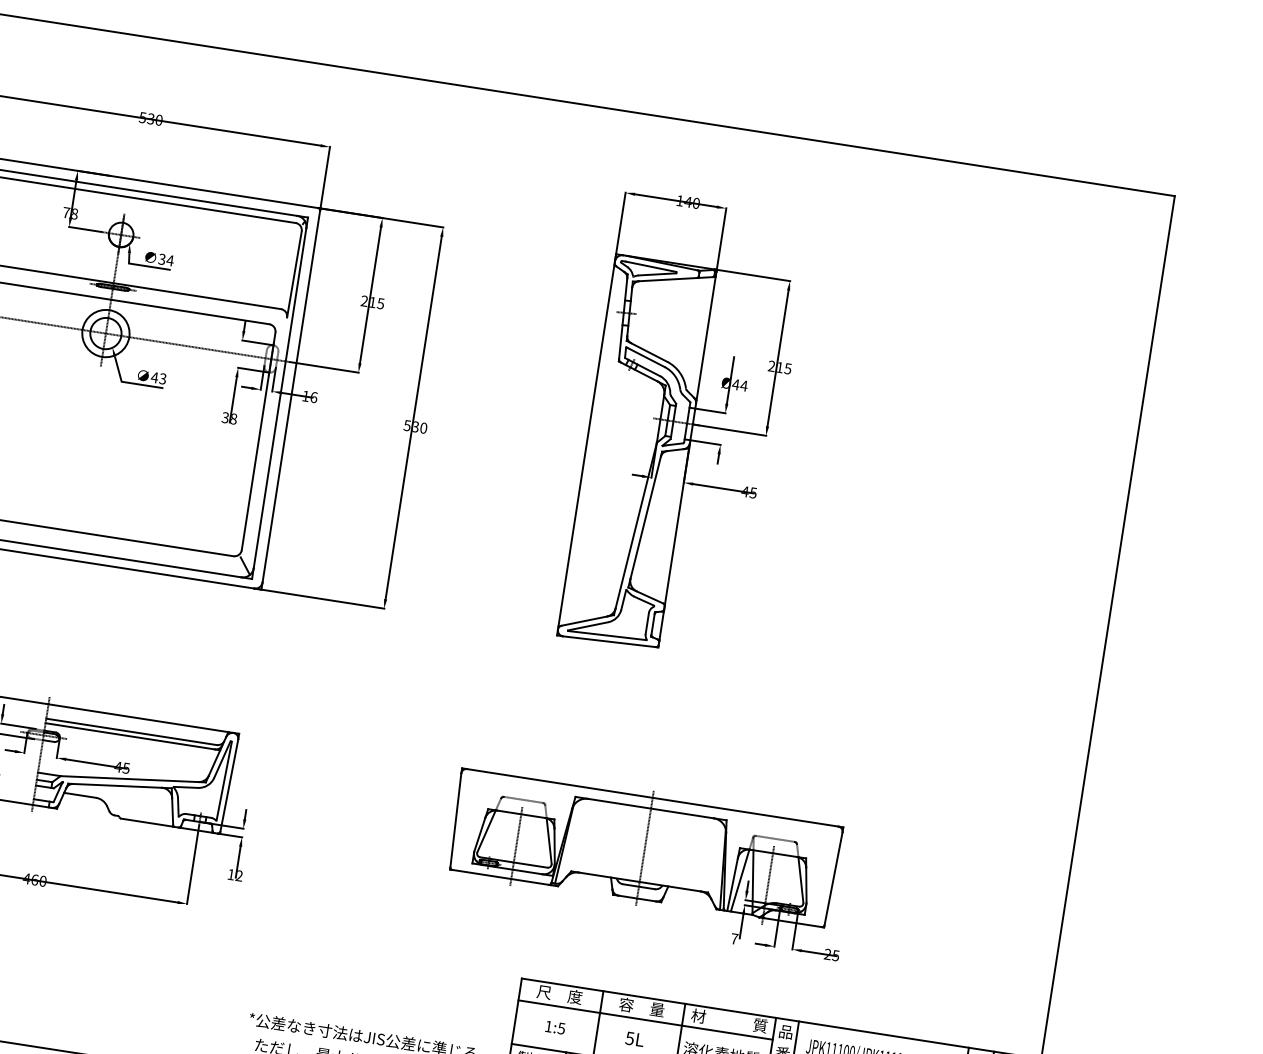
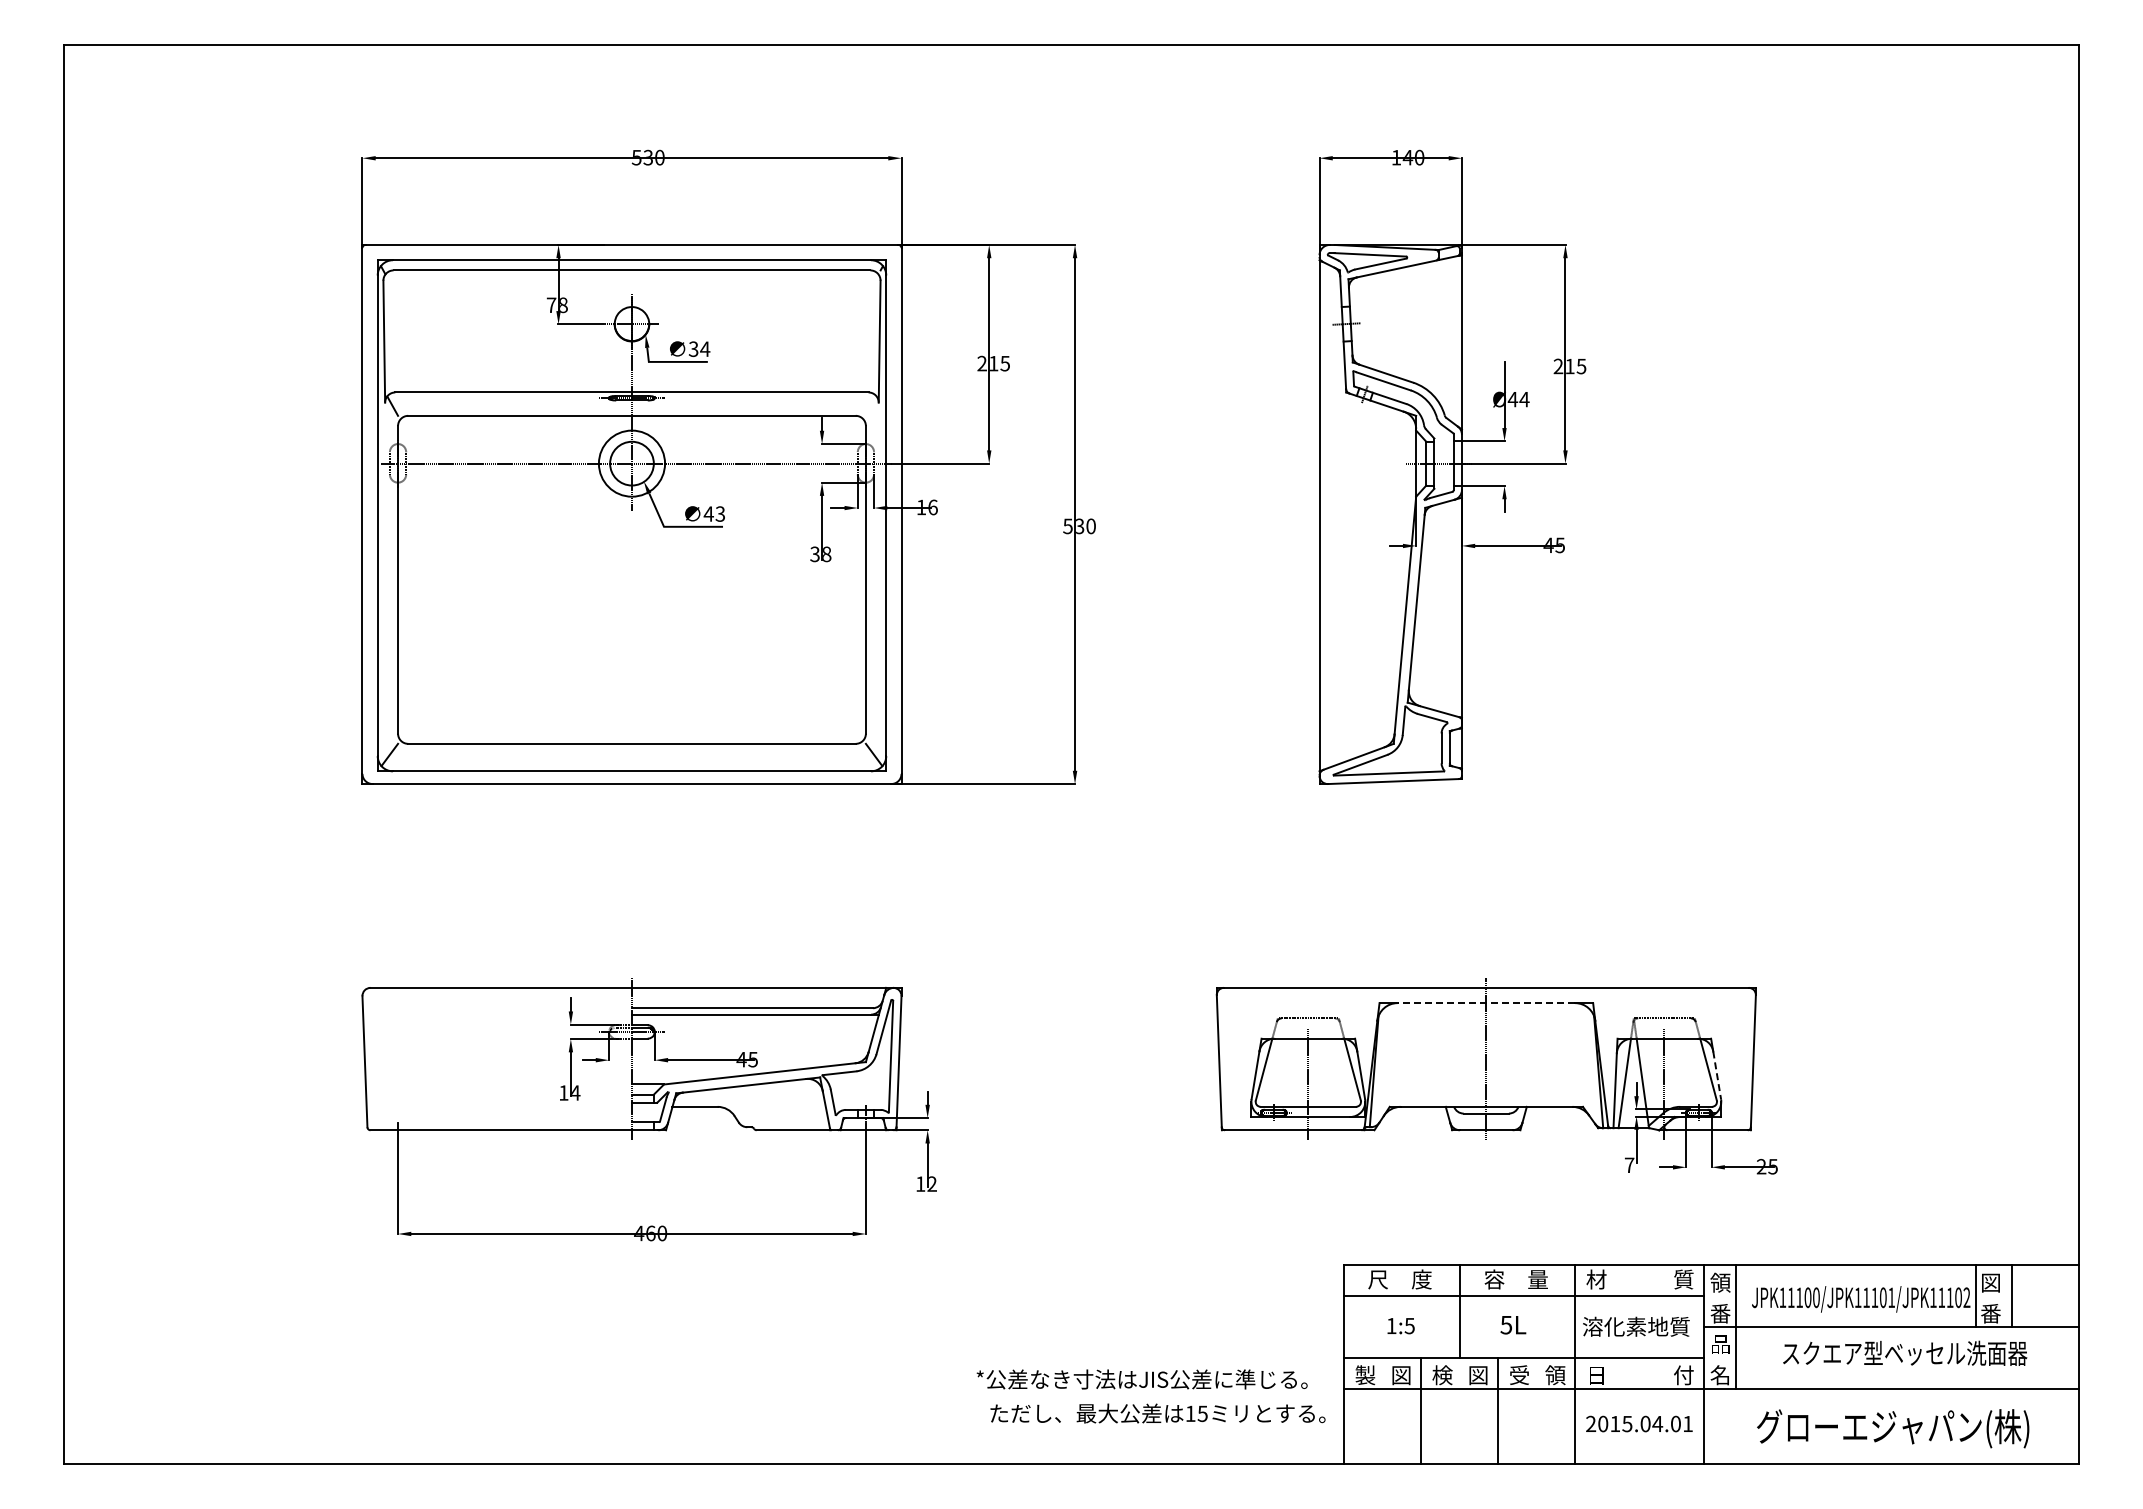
line: (651, 808) -> (1486, 1003), solid -> dashed
line: (806, 885) -> (1717, 1075), solid -> dashed
text: (786, 1031) -> (1720, 1282), 品 -> 領

